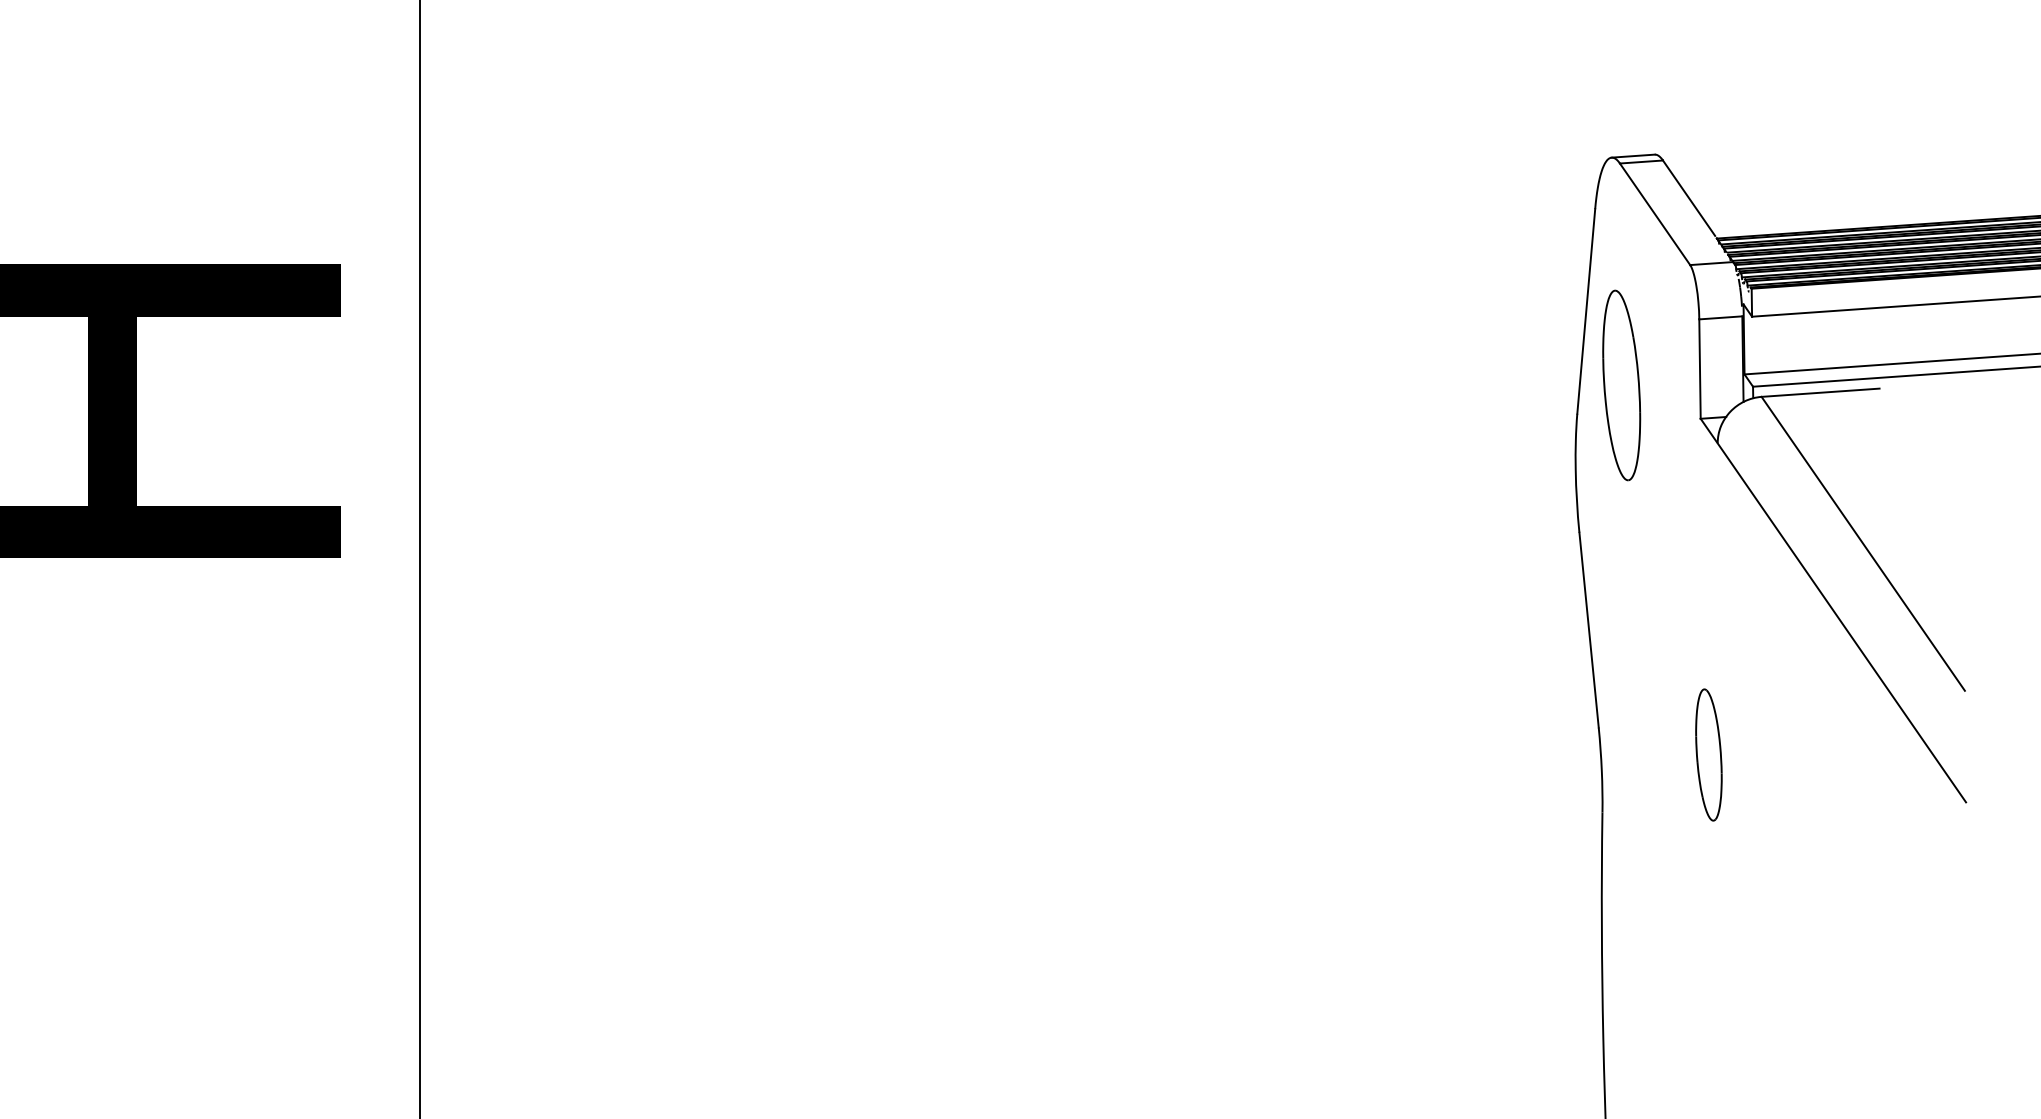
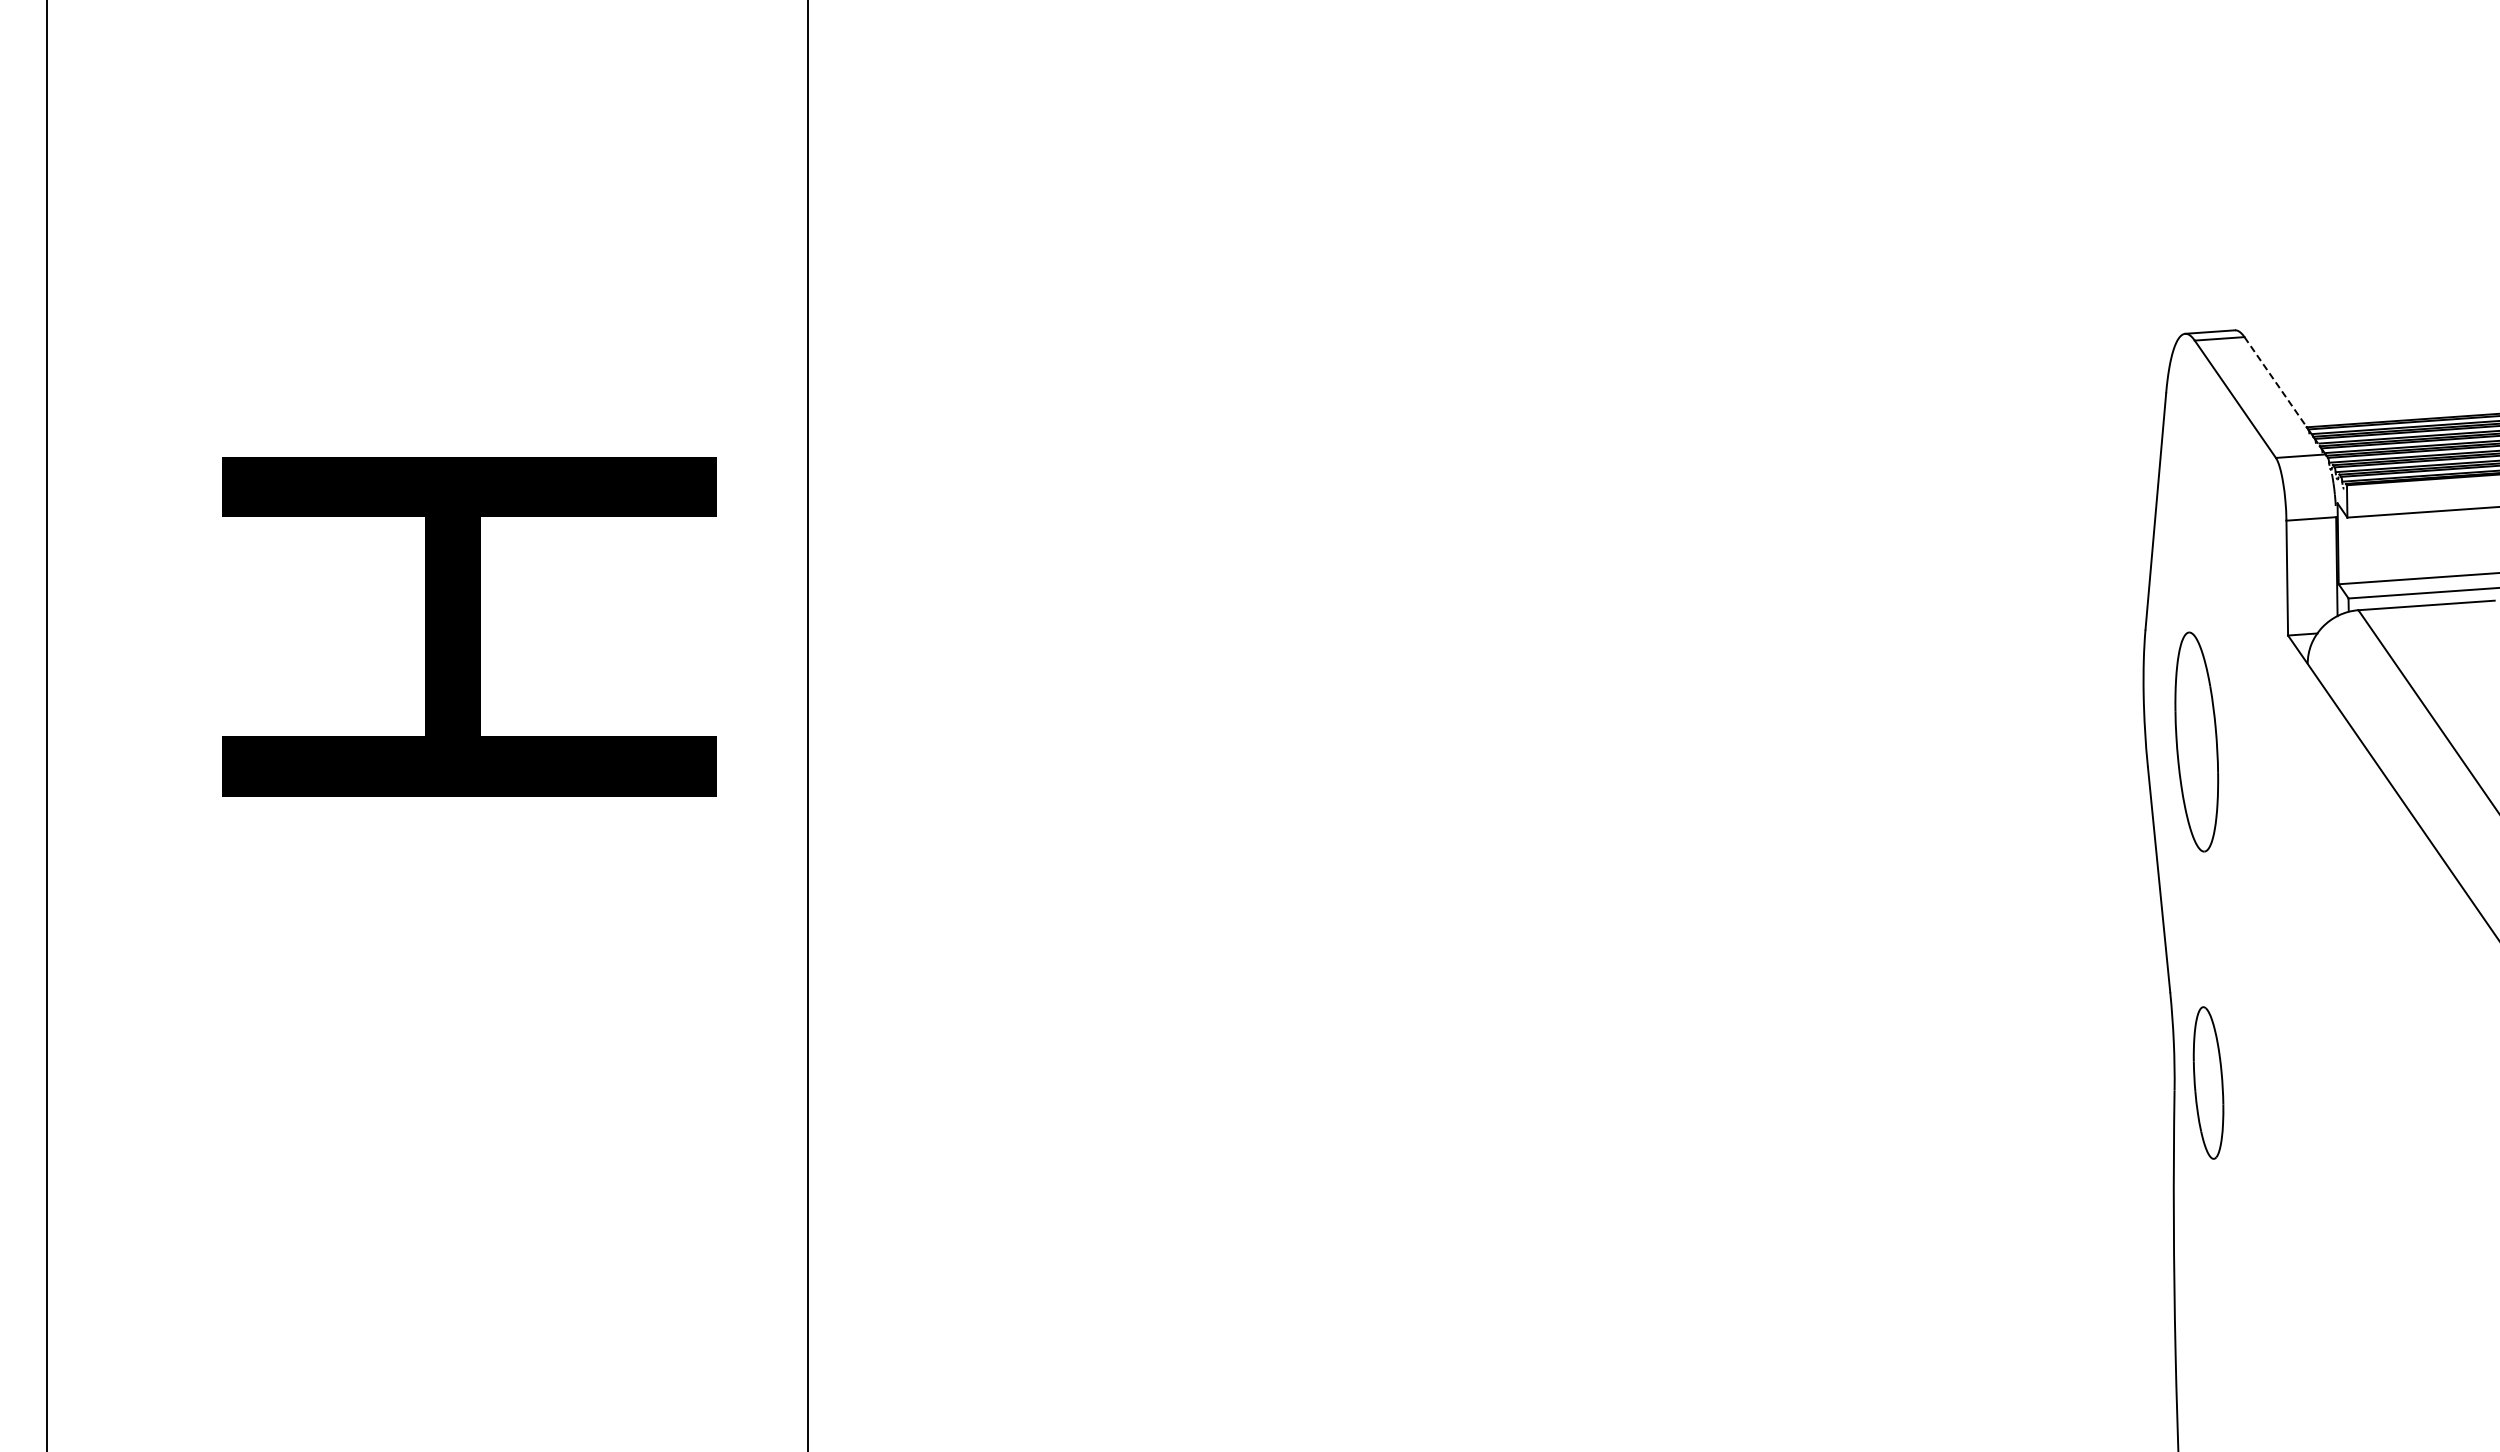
line: (1688, 198) -> (2274, 380), solid -> dashed
part: (1621, 385) -> (2196, 741), moved
part: (1708, 754) -> (2208, 1082), moved

